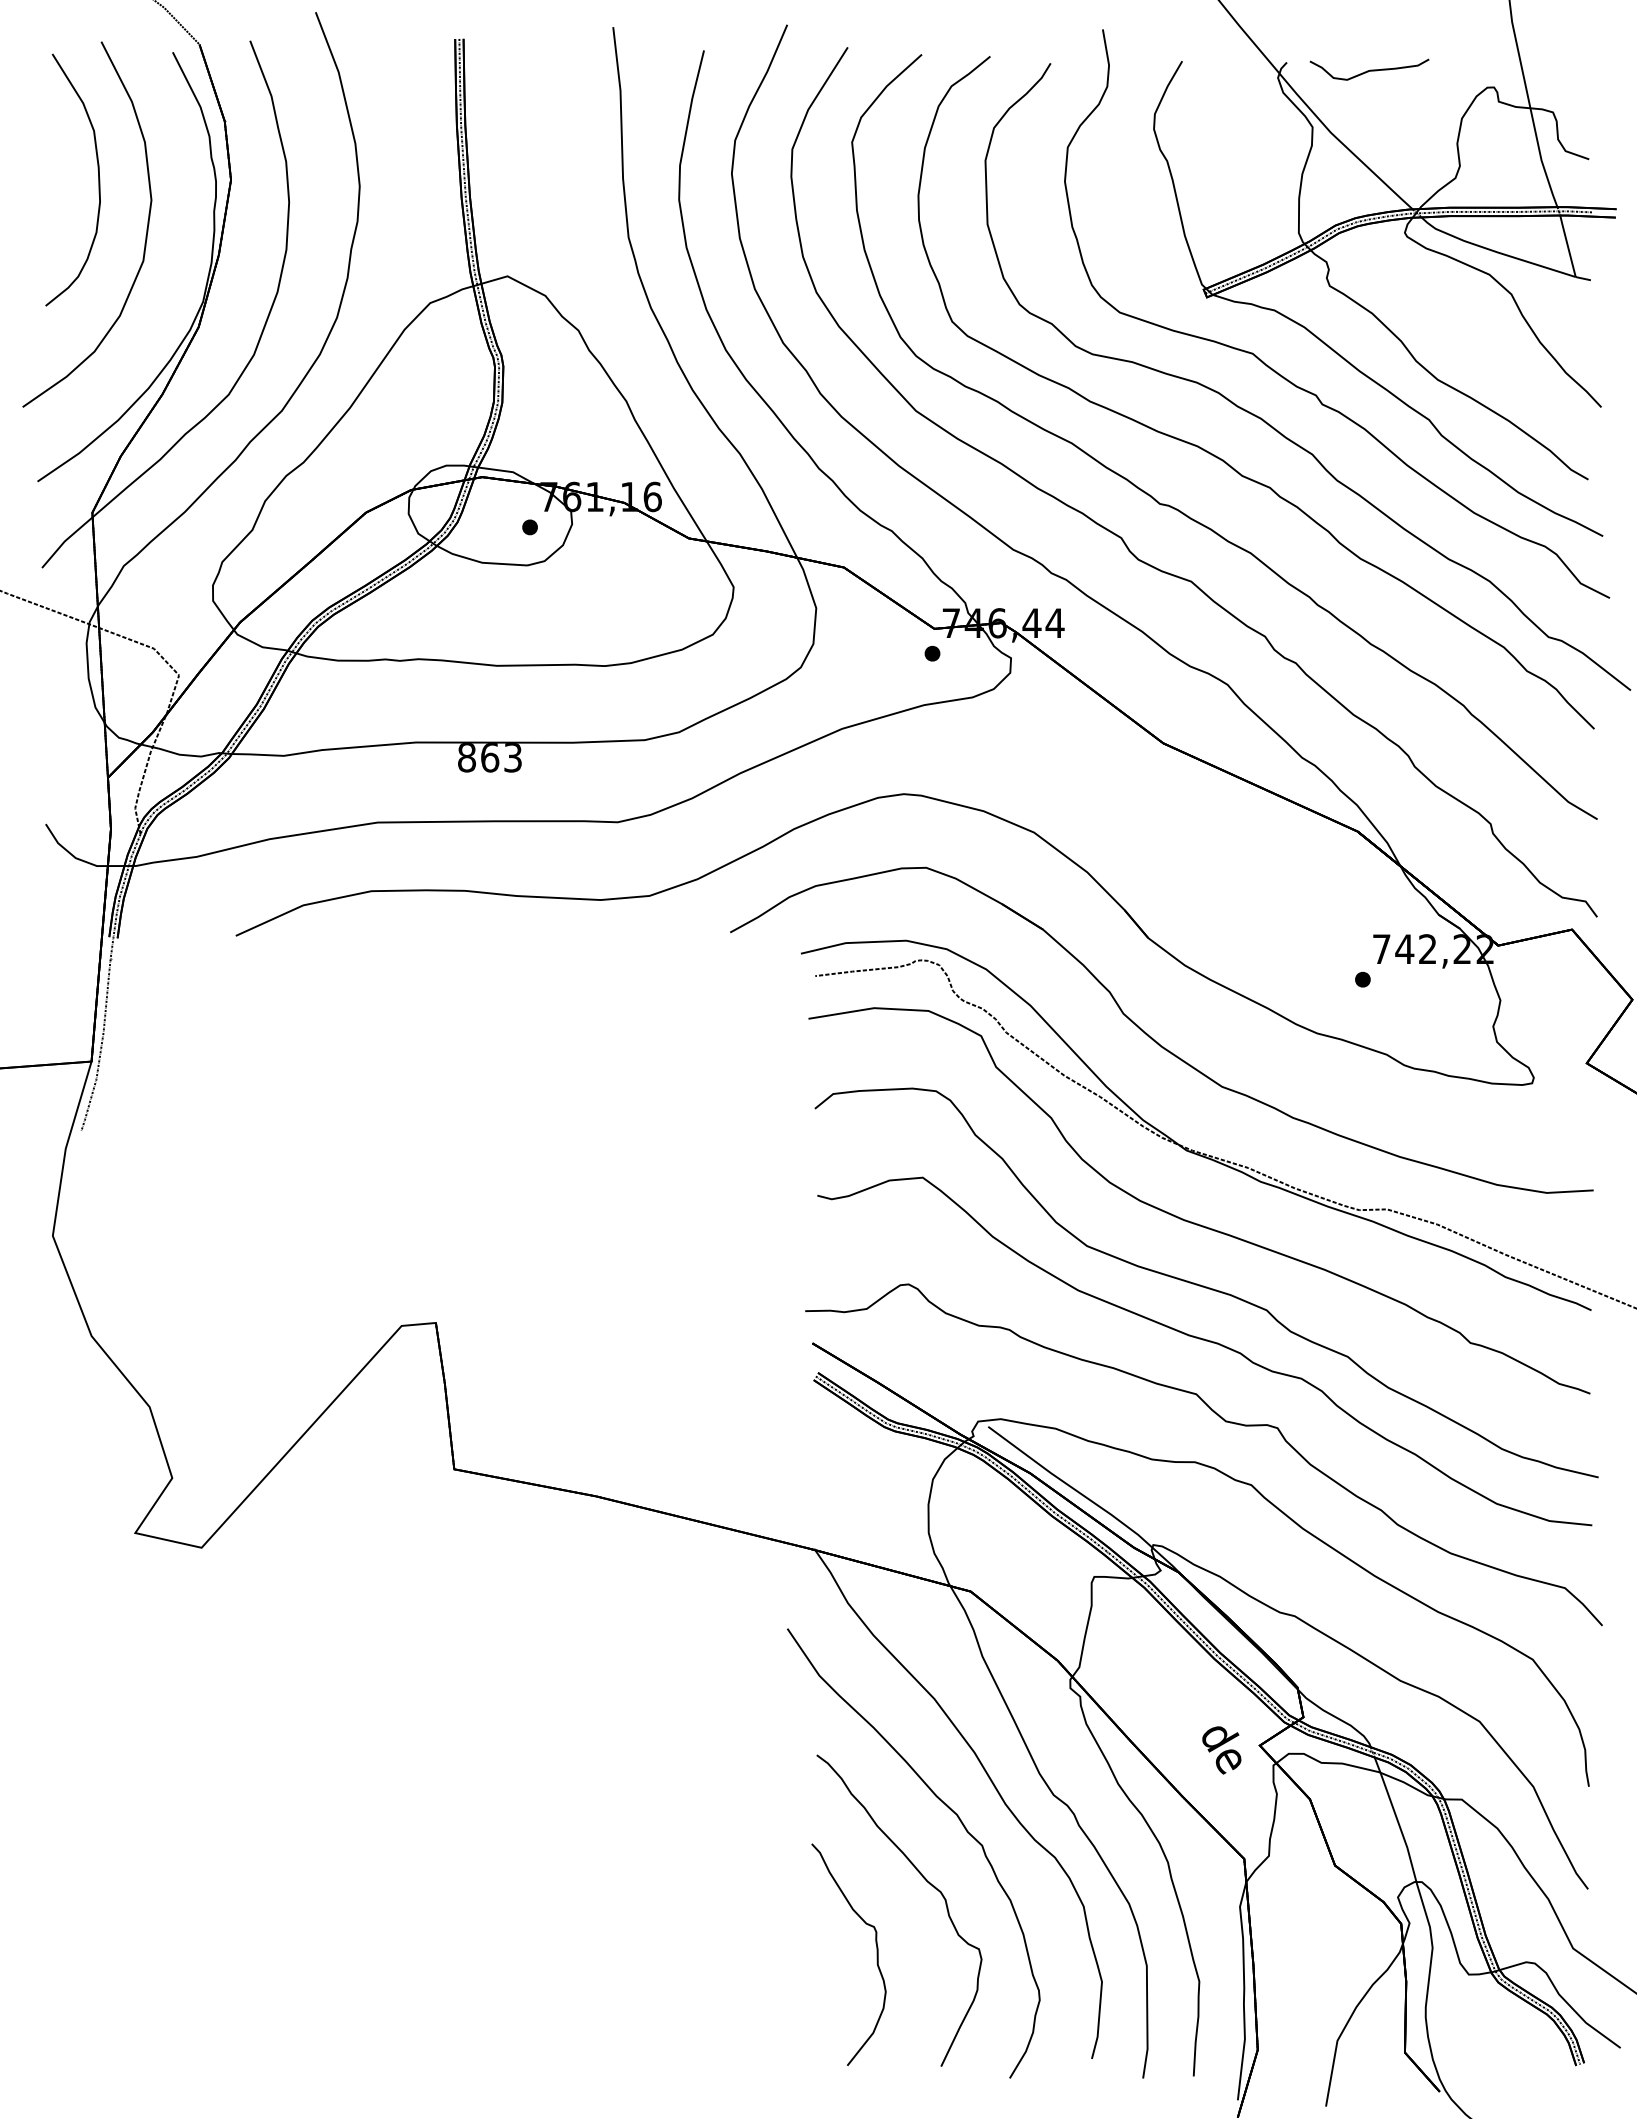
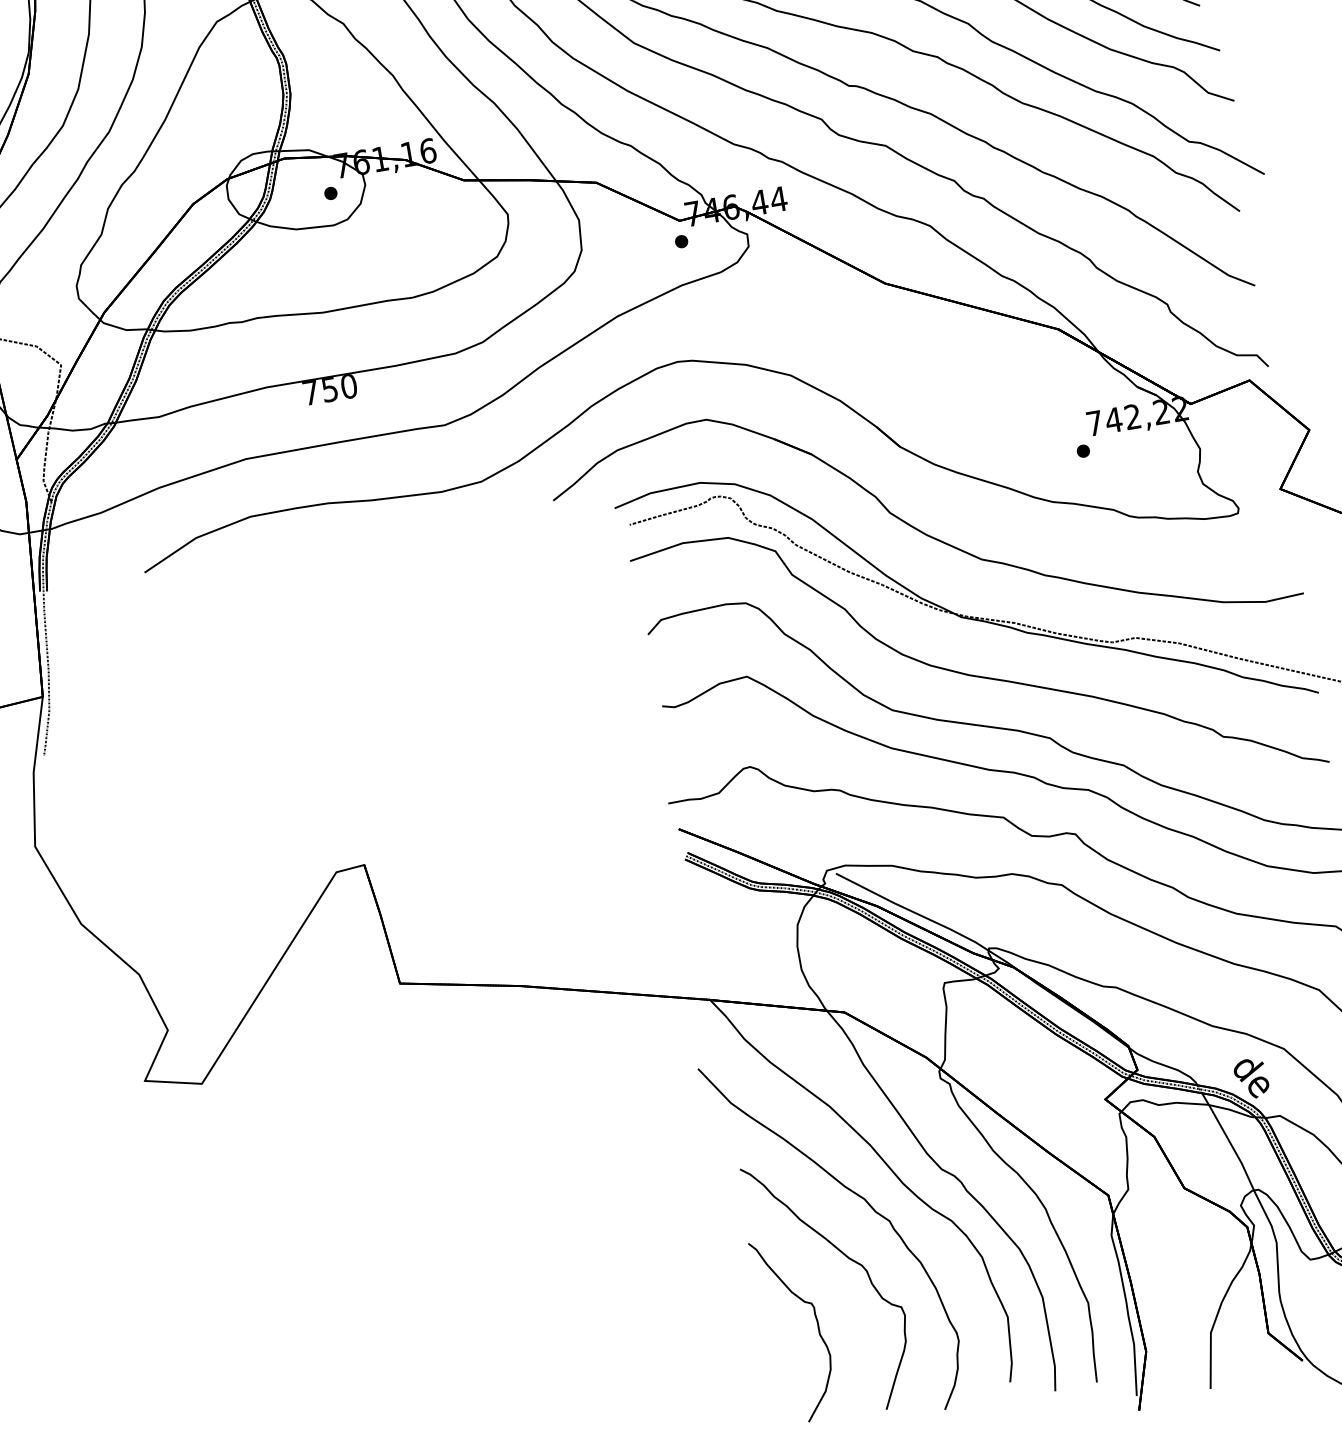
text: (490, 757) -> (330, 389), 863 -> 750
text: (1221, 1750) -> (1251, 1078), moved

